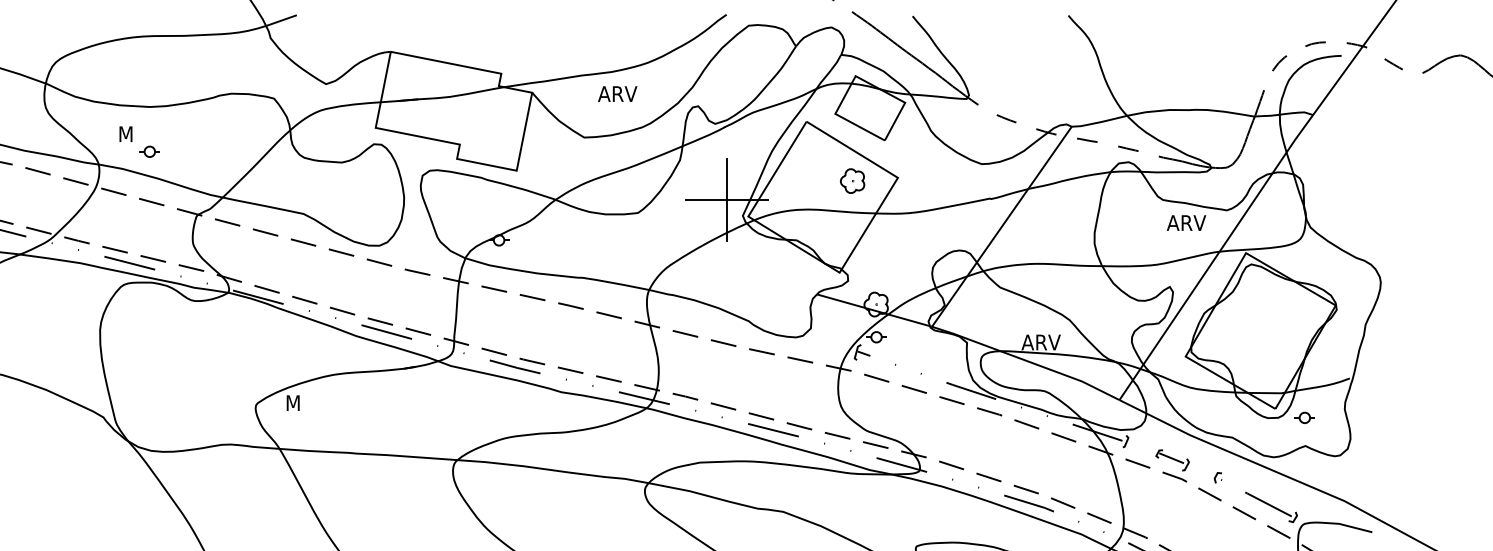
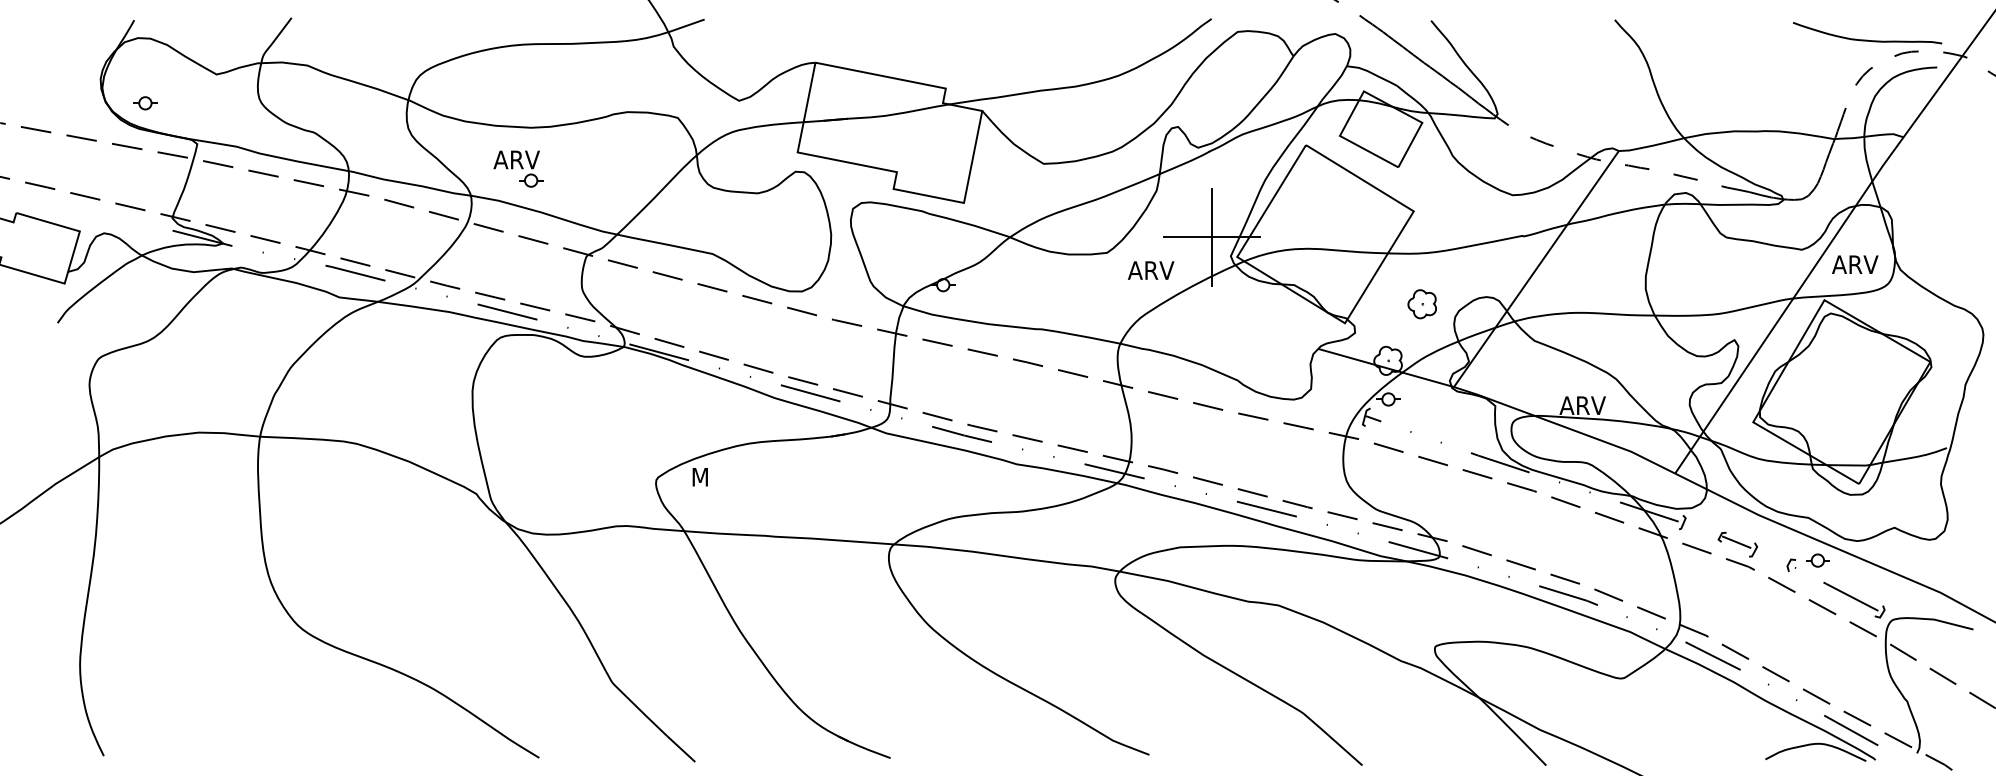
curve: (1282, 32) -> (1867, 39), added
text: (618, 94) -> (1151, 270), moved
text: (137, 133) -> (516, 159), M -> ARV
part: (851, 181) -> (1421, 304), moved
text: (1186, 222) -> (1855, 264), moved
part: (1304, 417) -> (1817, 560), moved

